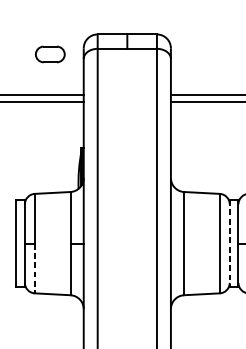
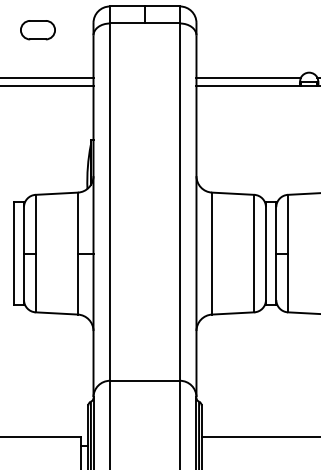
part: (49, 54) -> (37, 30), moved
line: (229, 244) -> (265, 254), dashed -> solid
line: (34, 268) -> (35, 283), dashed -> solid

